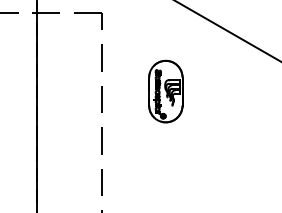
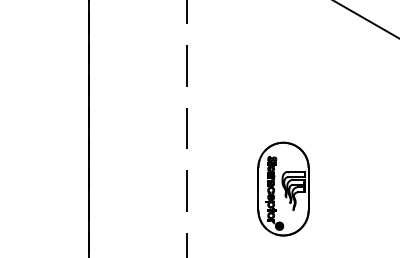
part: (165, 91) -> (282, 188), moved

